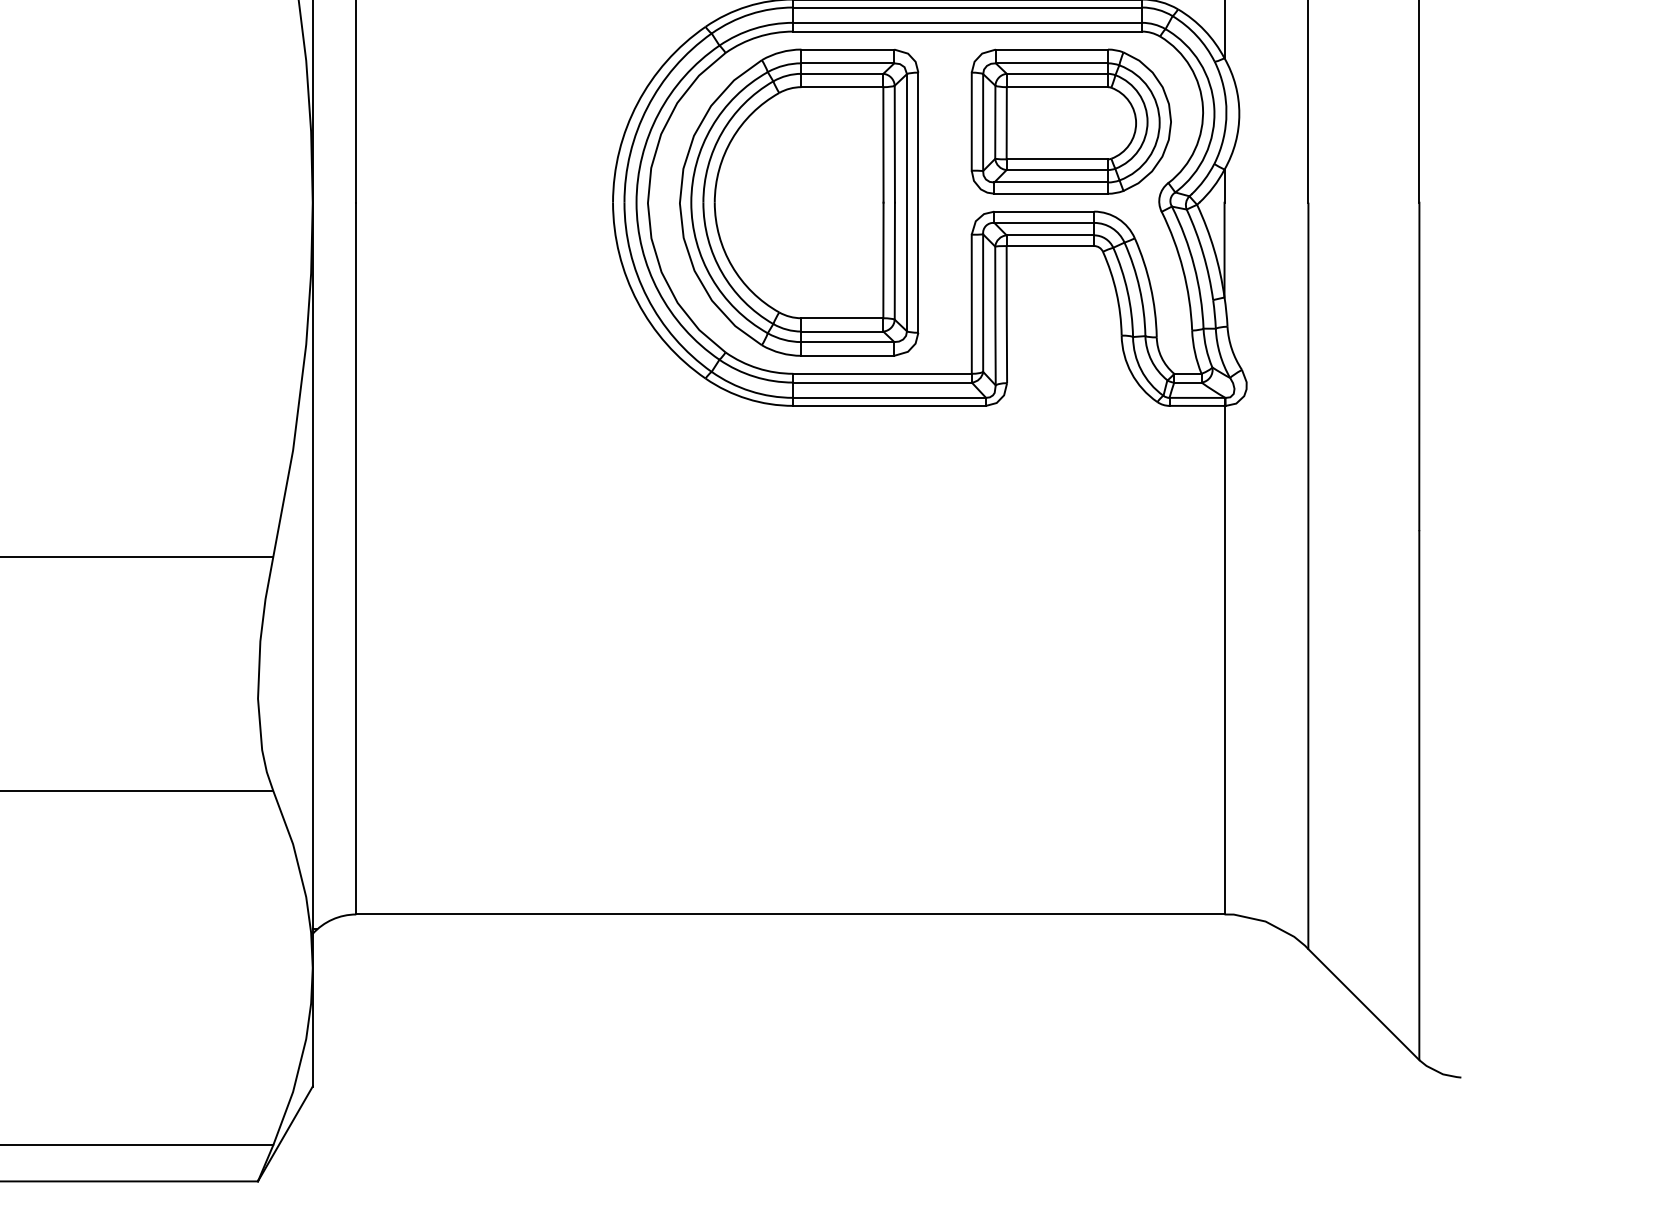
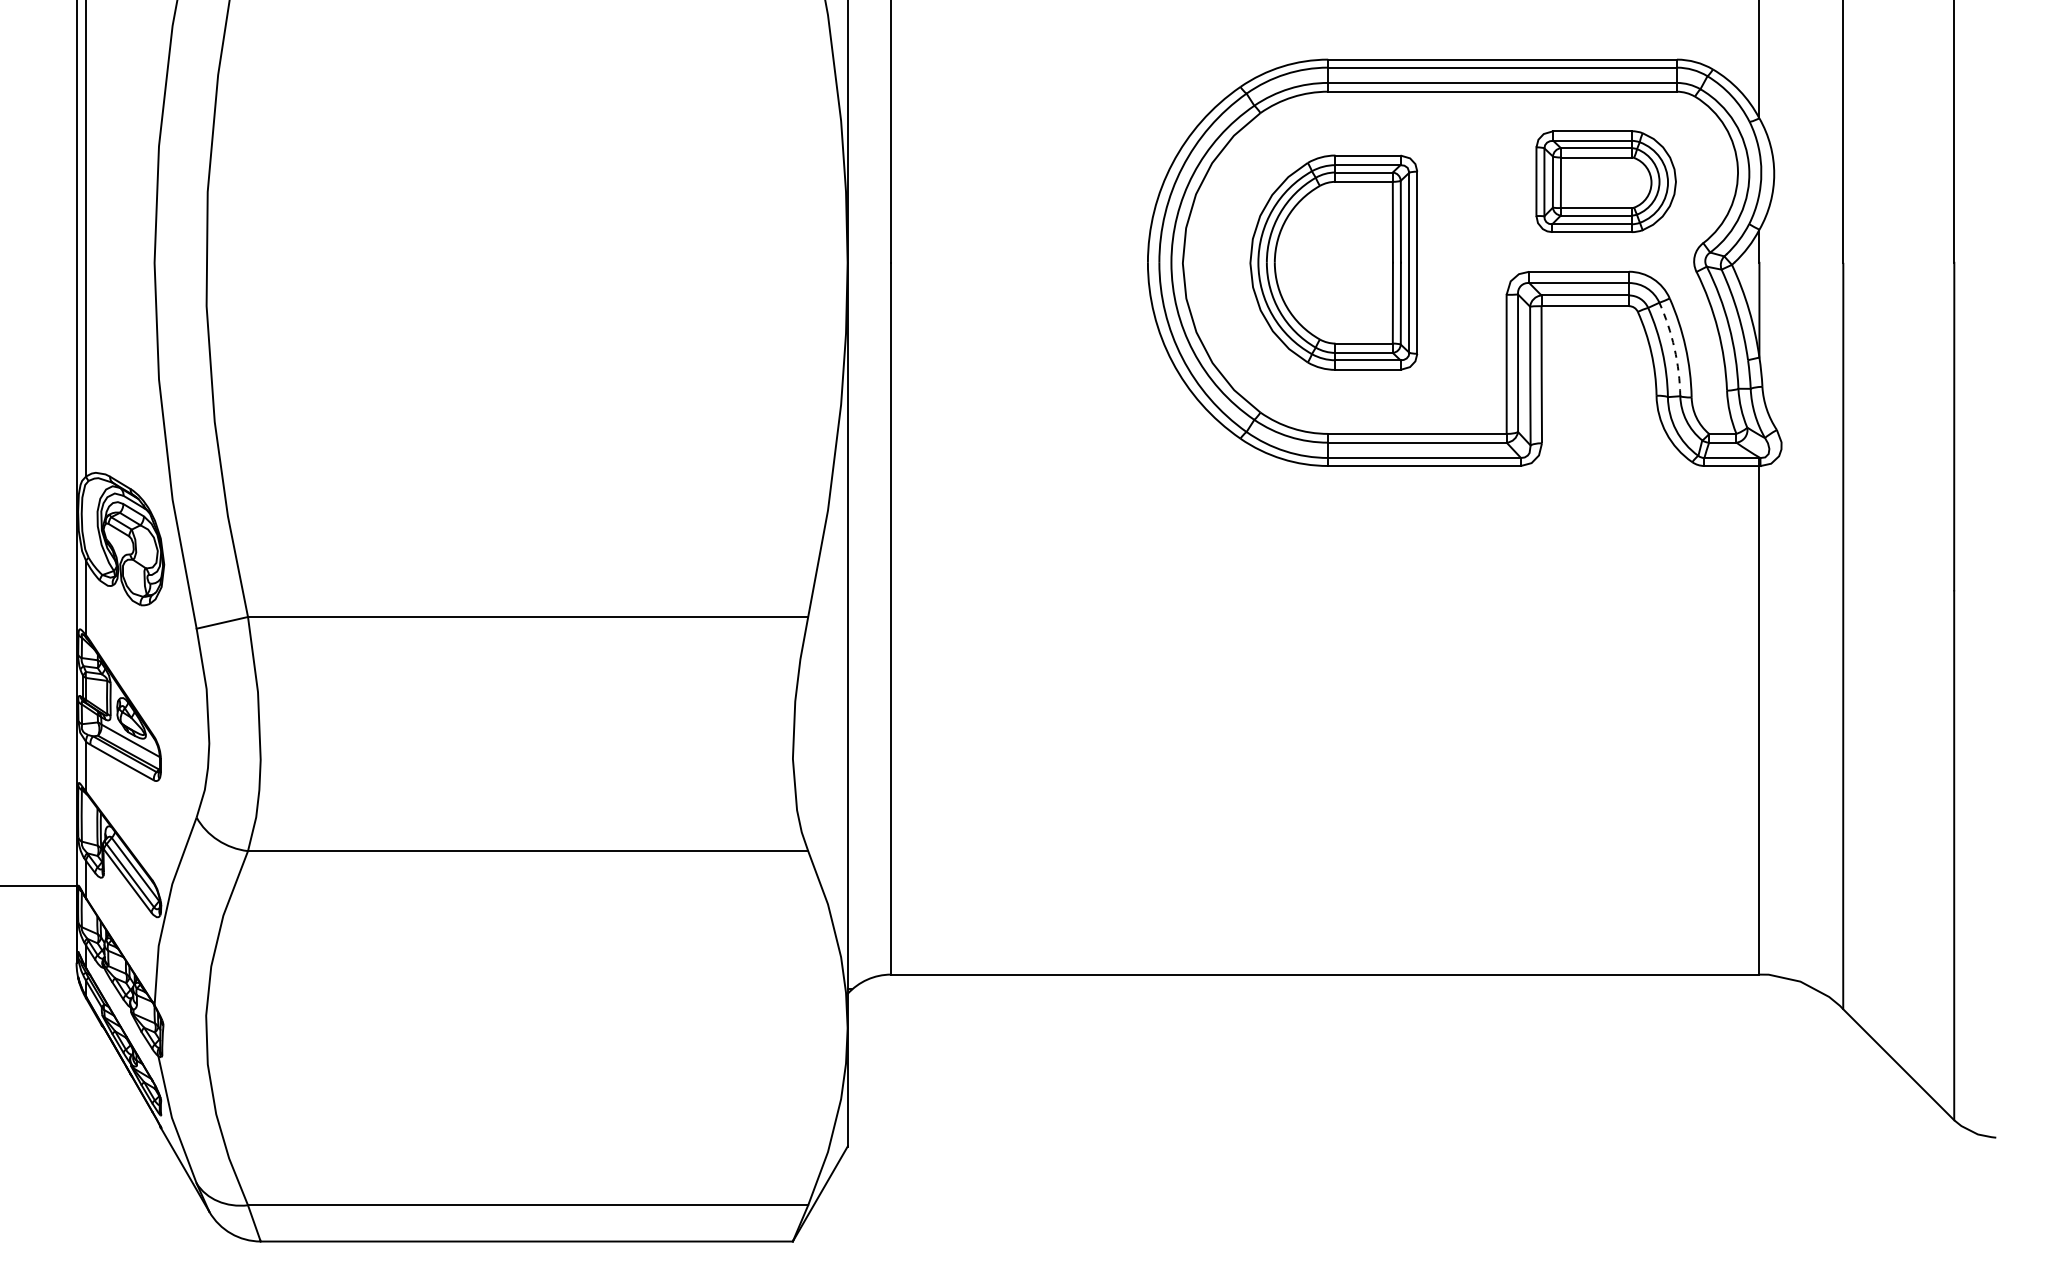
part: (1070, 121) -> (1605, 181), size x0.7
part: (798, 202) -> (1333, 262), size x0.7
arc: (1139, 288) -> (1674, 348), solid -> dashed

